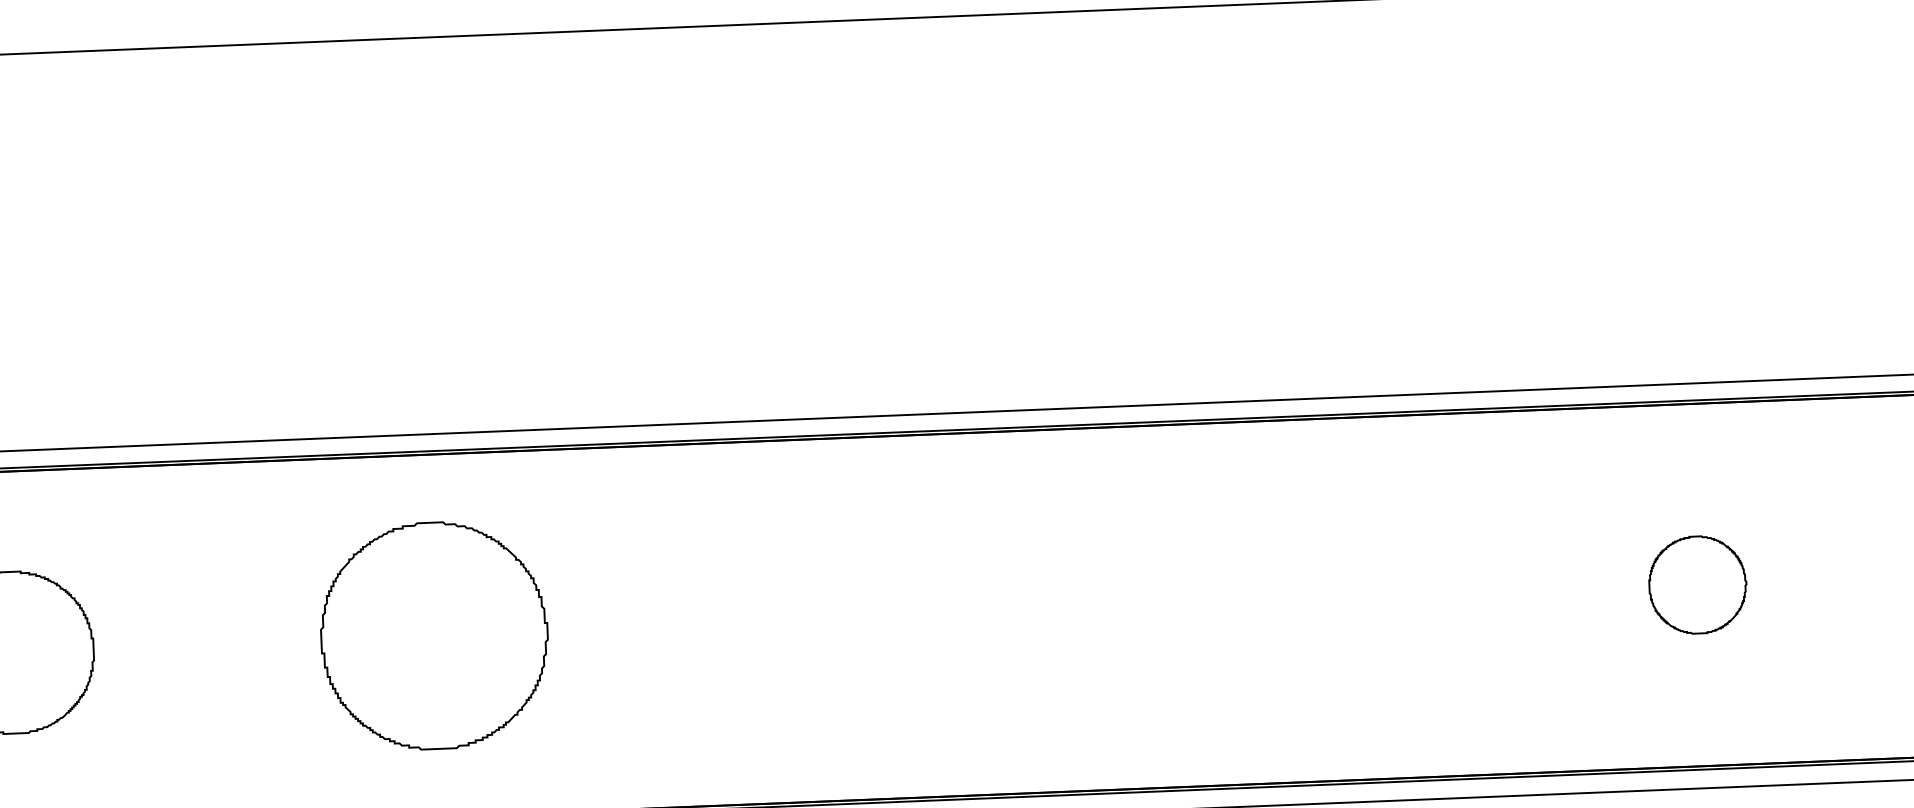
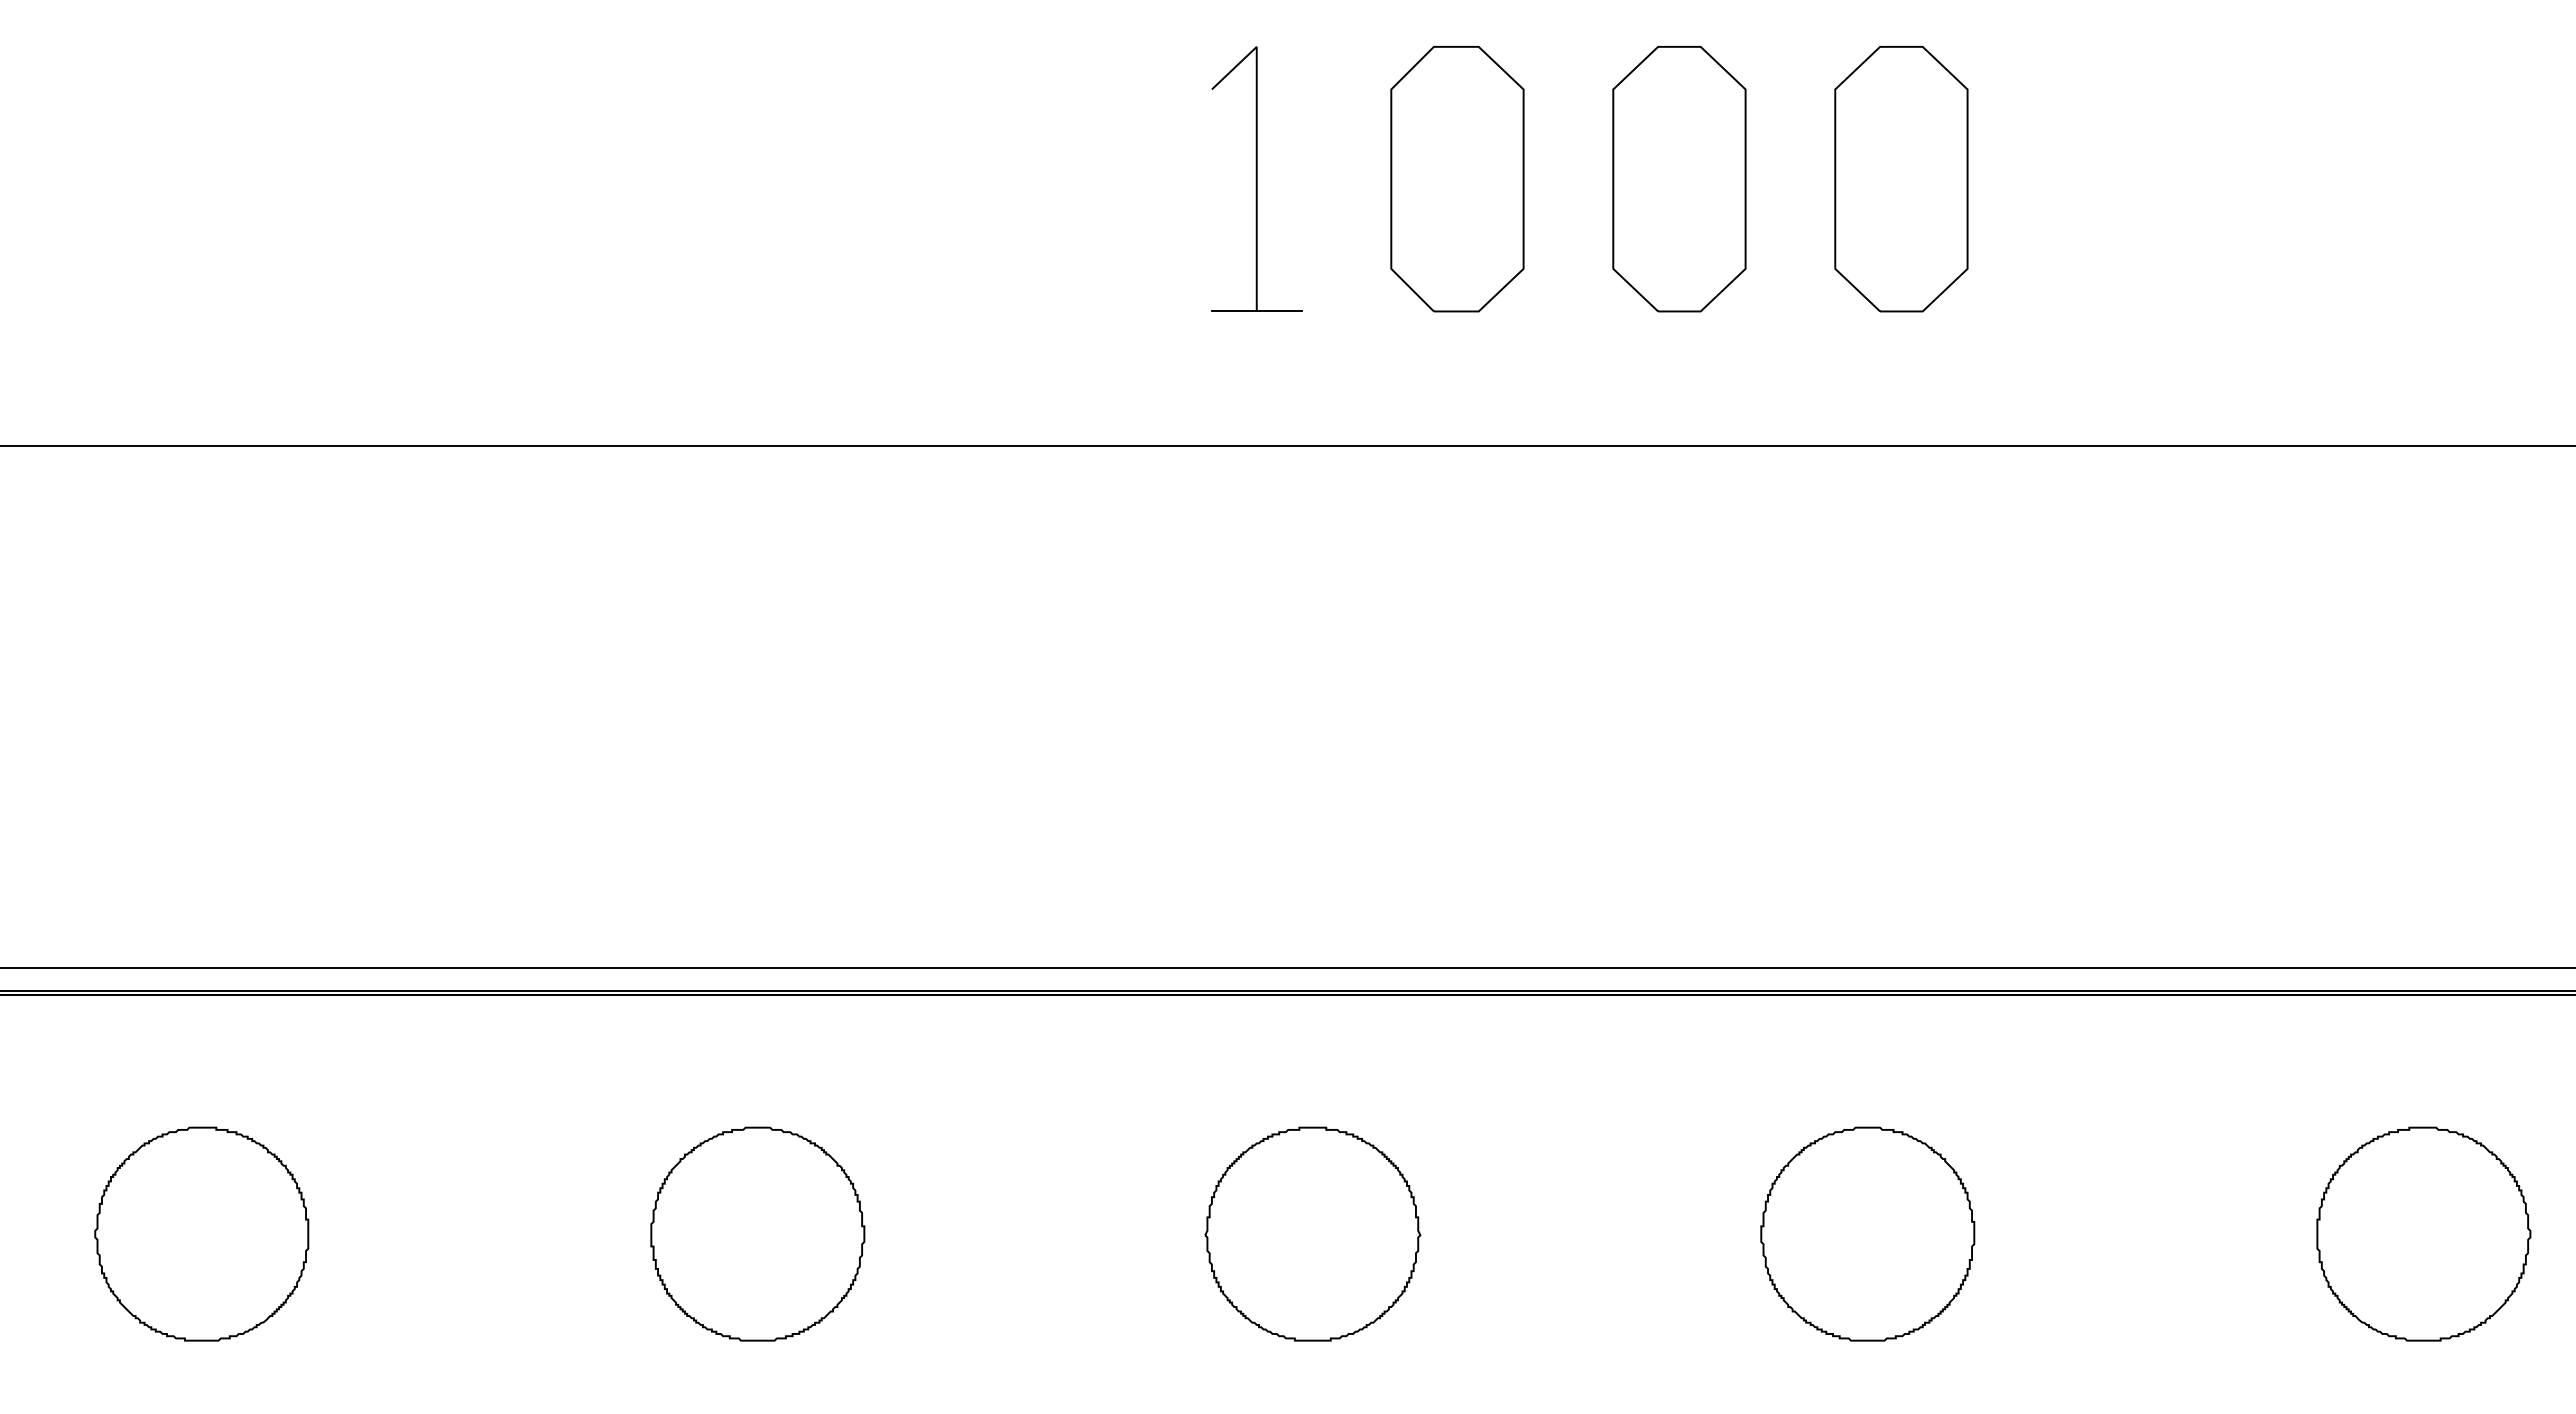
part: (1697, 584) -> (2423, 1233), size x1.67
part: (1275, 601) -> (1867, 1233), added
part: (855, 618) -> (1312, 1233), added
part: (434, 635) -> (757, 1233), size x0.71

